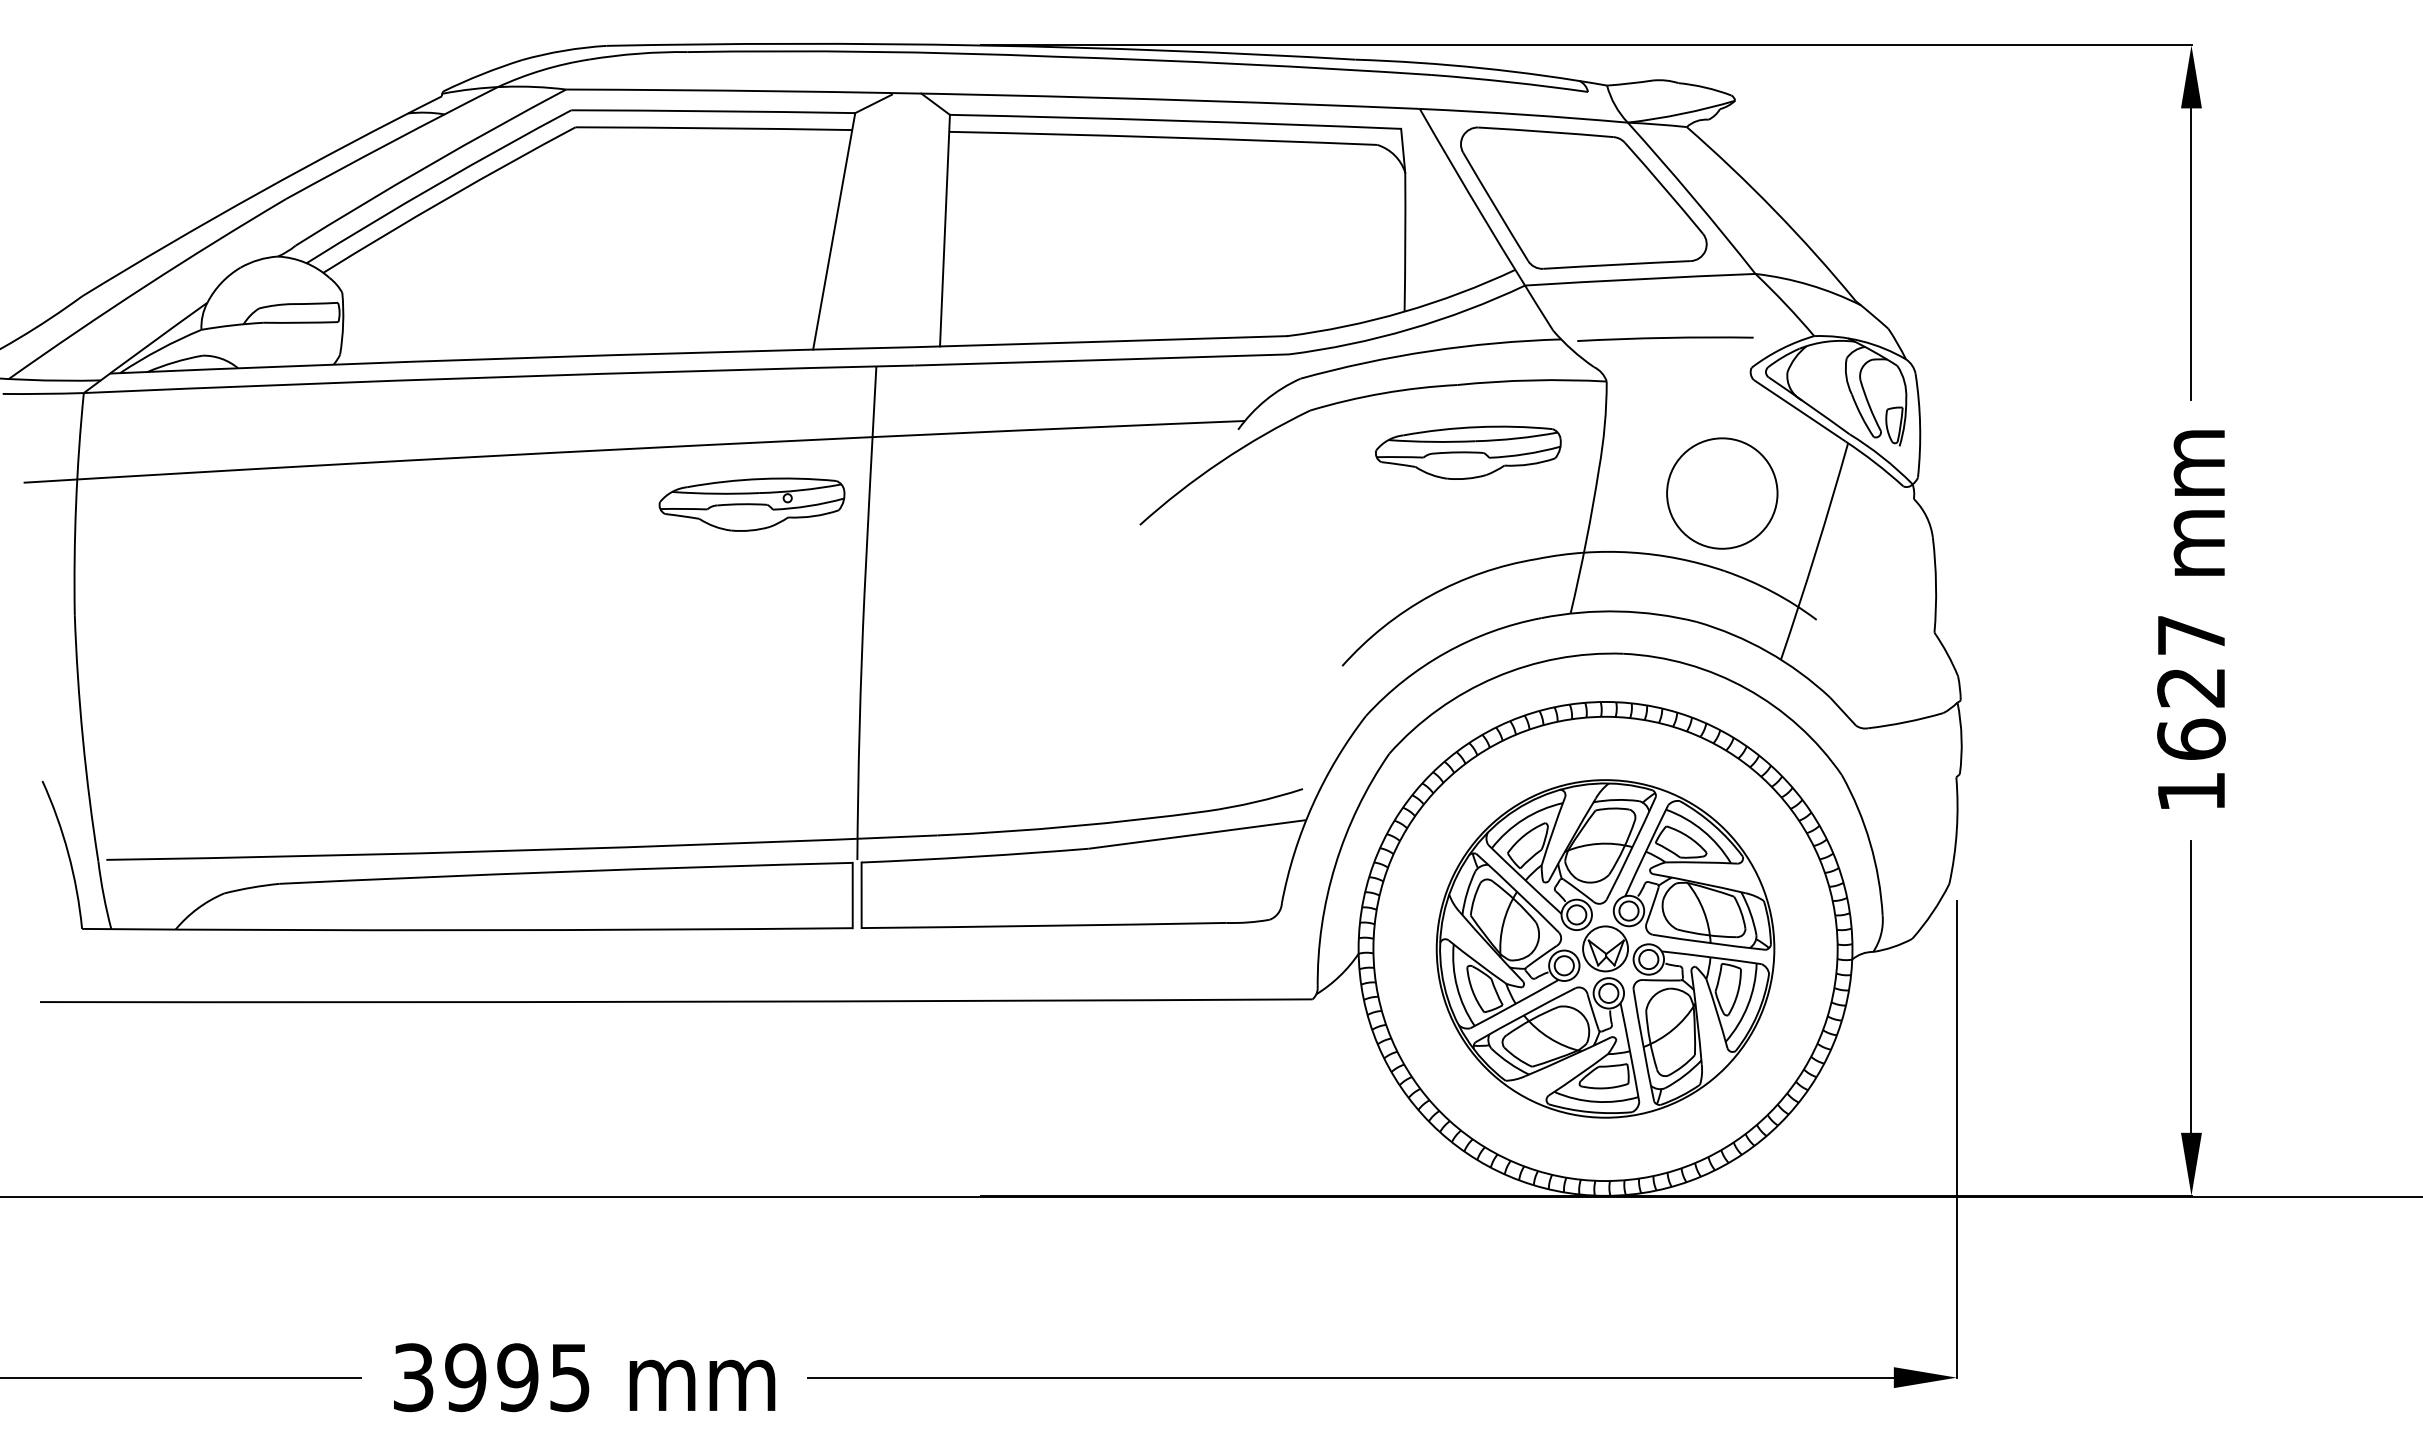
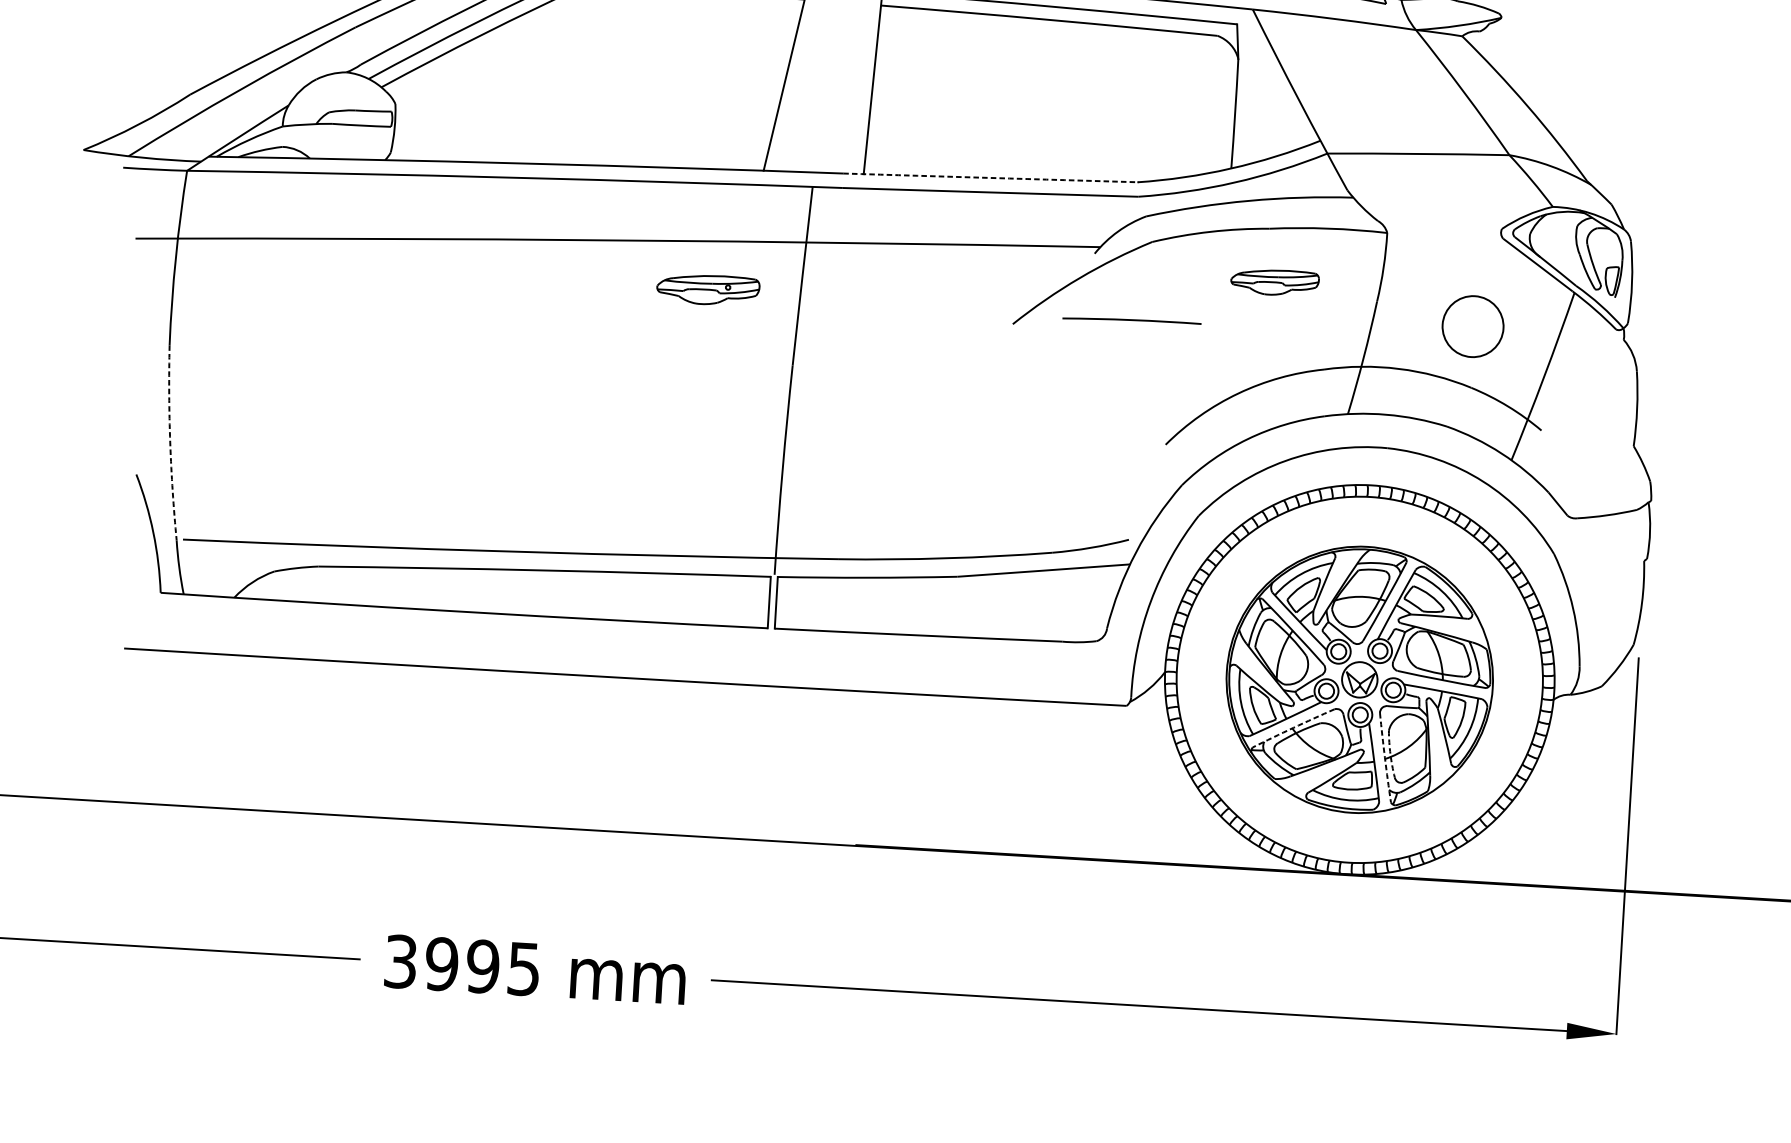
part: (1583, 197) -> (1377, 86), removed
line: (1665, 338) -> (1132, 320), moved
arc: (1101, 341) -> (991, 177), solid -> dashed
part: (1468, 452) -> (1275, 282), size x0.6
circle: (1722, 493) -> (1473, 326), size x0.7
part: (751, 504) -> (707, 289), size x0.7
arc: (82, 738) -> (169, 442), solid -> dashed
arc: (1525, 1014) -> (1293, 727), solid -> dashed
arc: (1649, 1040) -> (1390, 754), solid -> dashed
arc: (1643, 1045) -> (1385, 757), solid -> dashed

